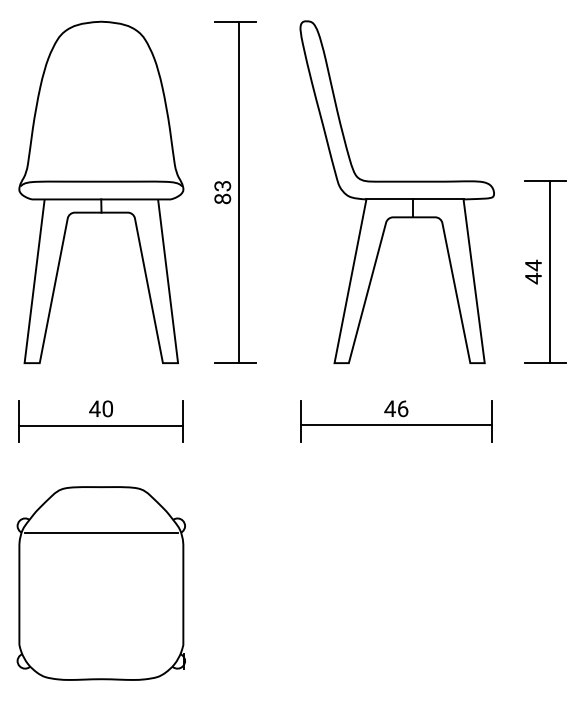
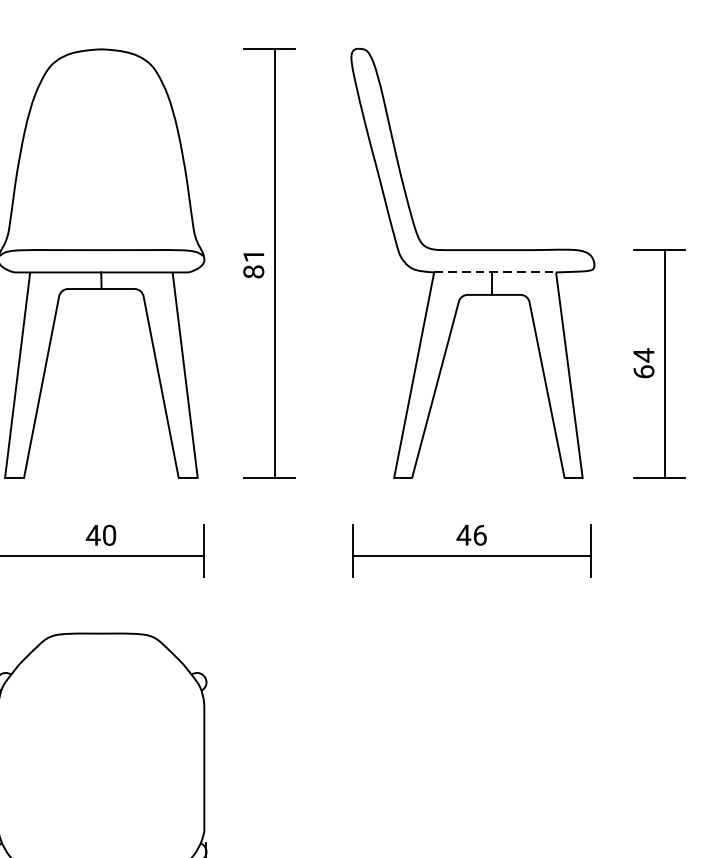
text: (222, 186) -> (253, 256), 83 -> 81
line: (414, 199) -> (494, 272), solid -> dashed
text: (533, 278) -> (643, 371), 44 -> 64
line: (101, 532) -> (101, 690), removed

